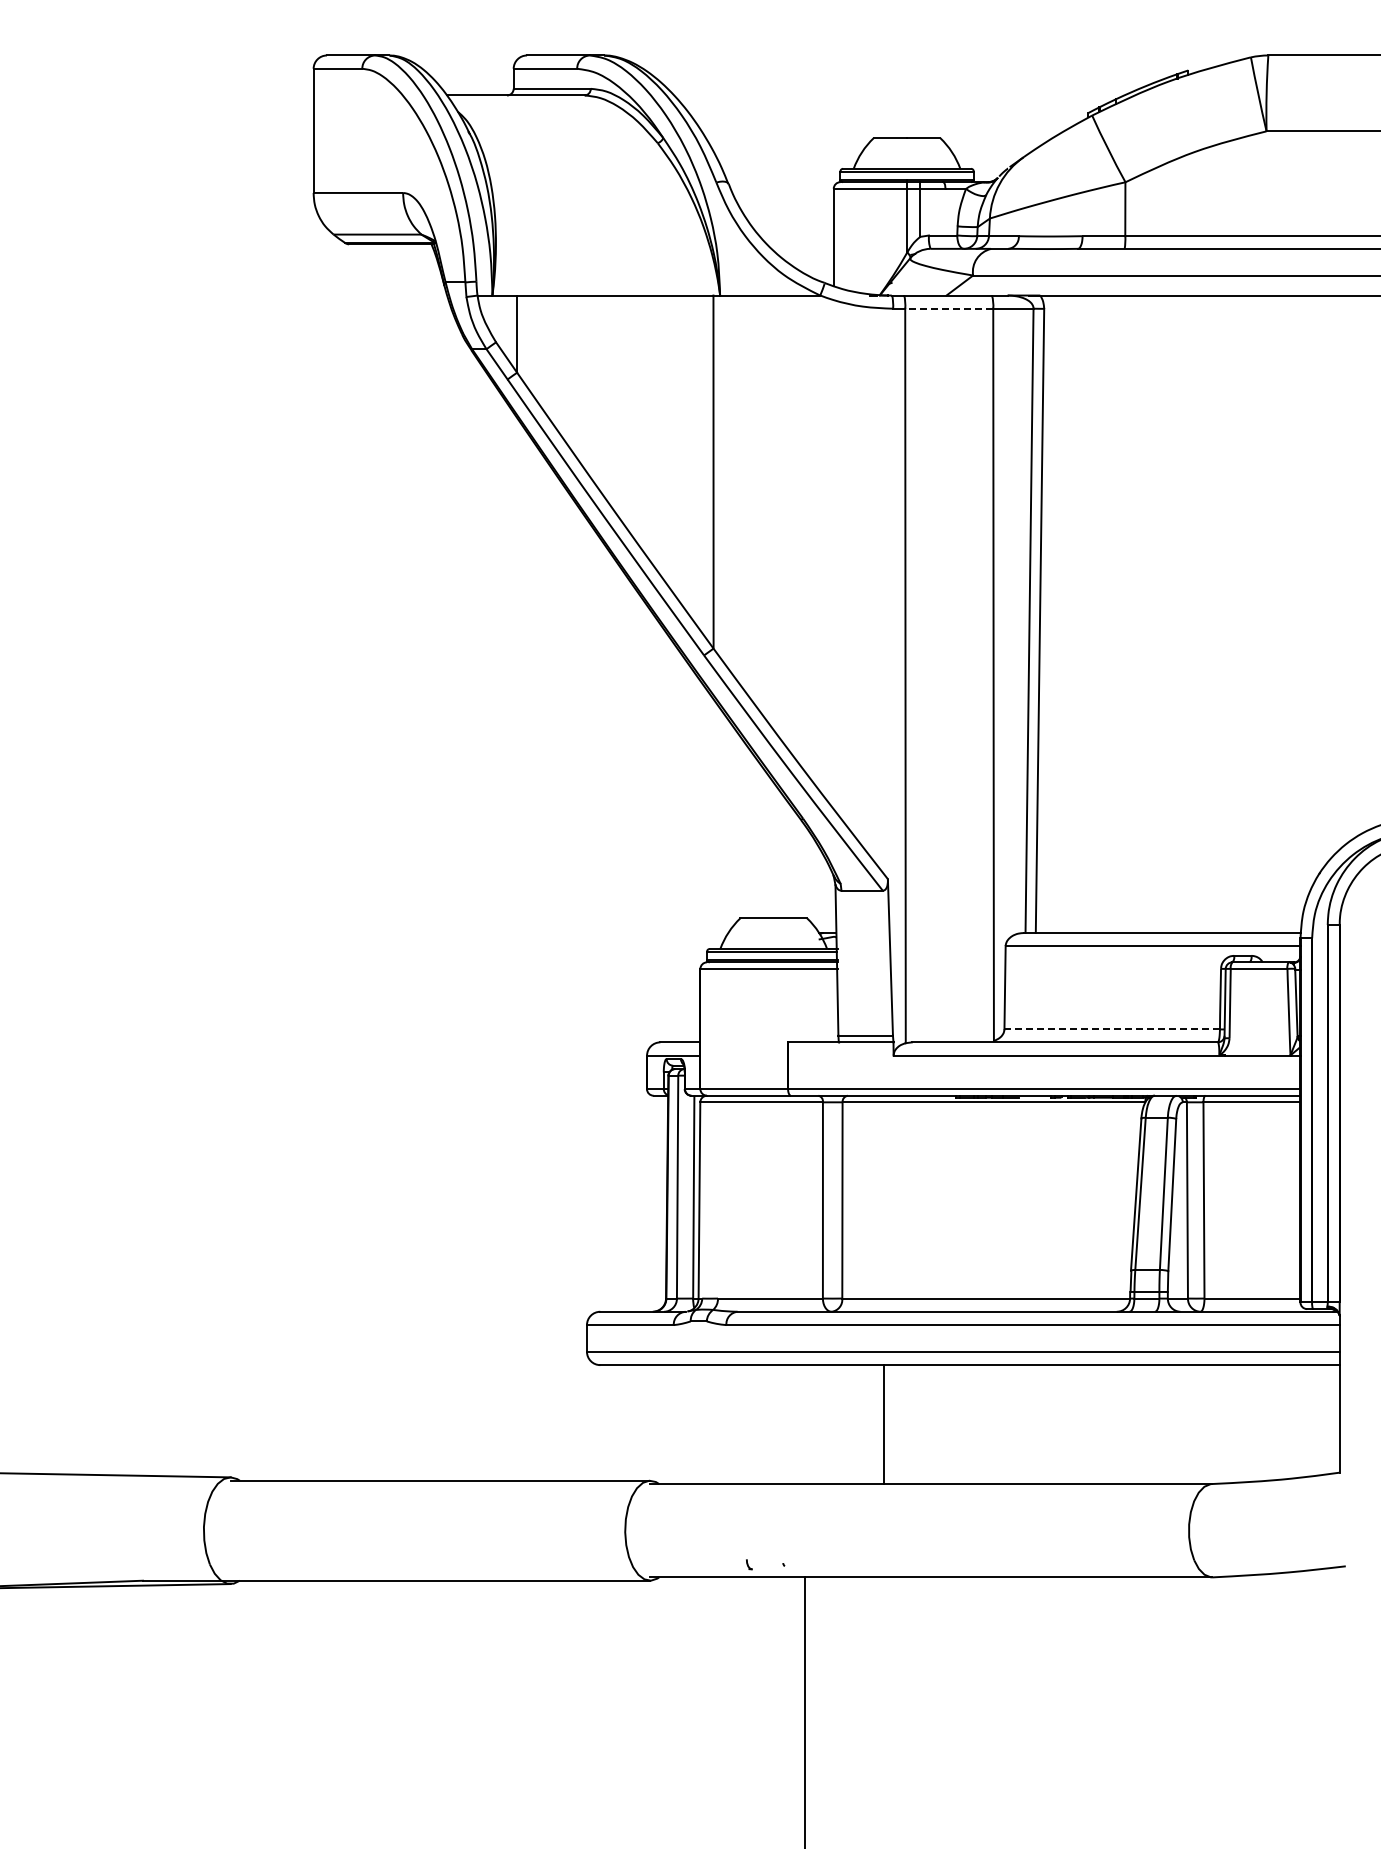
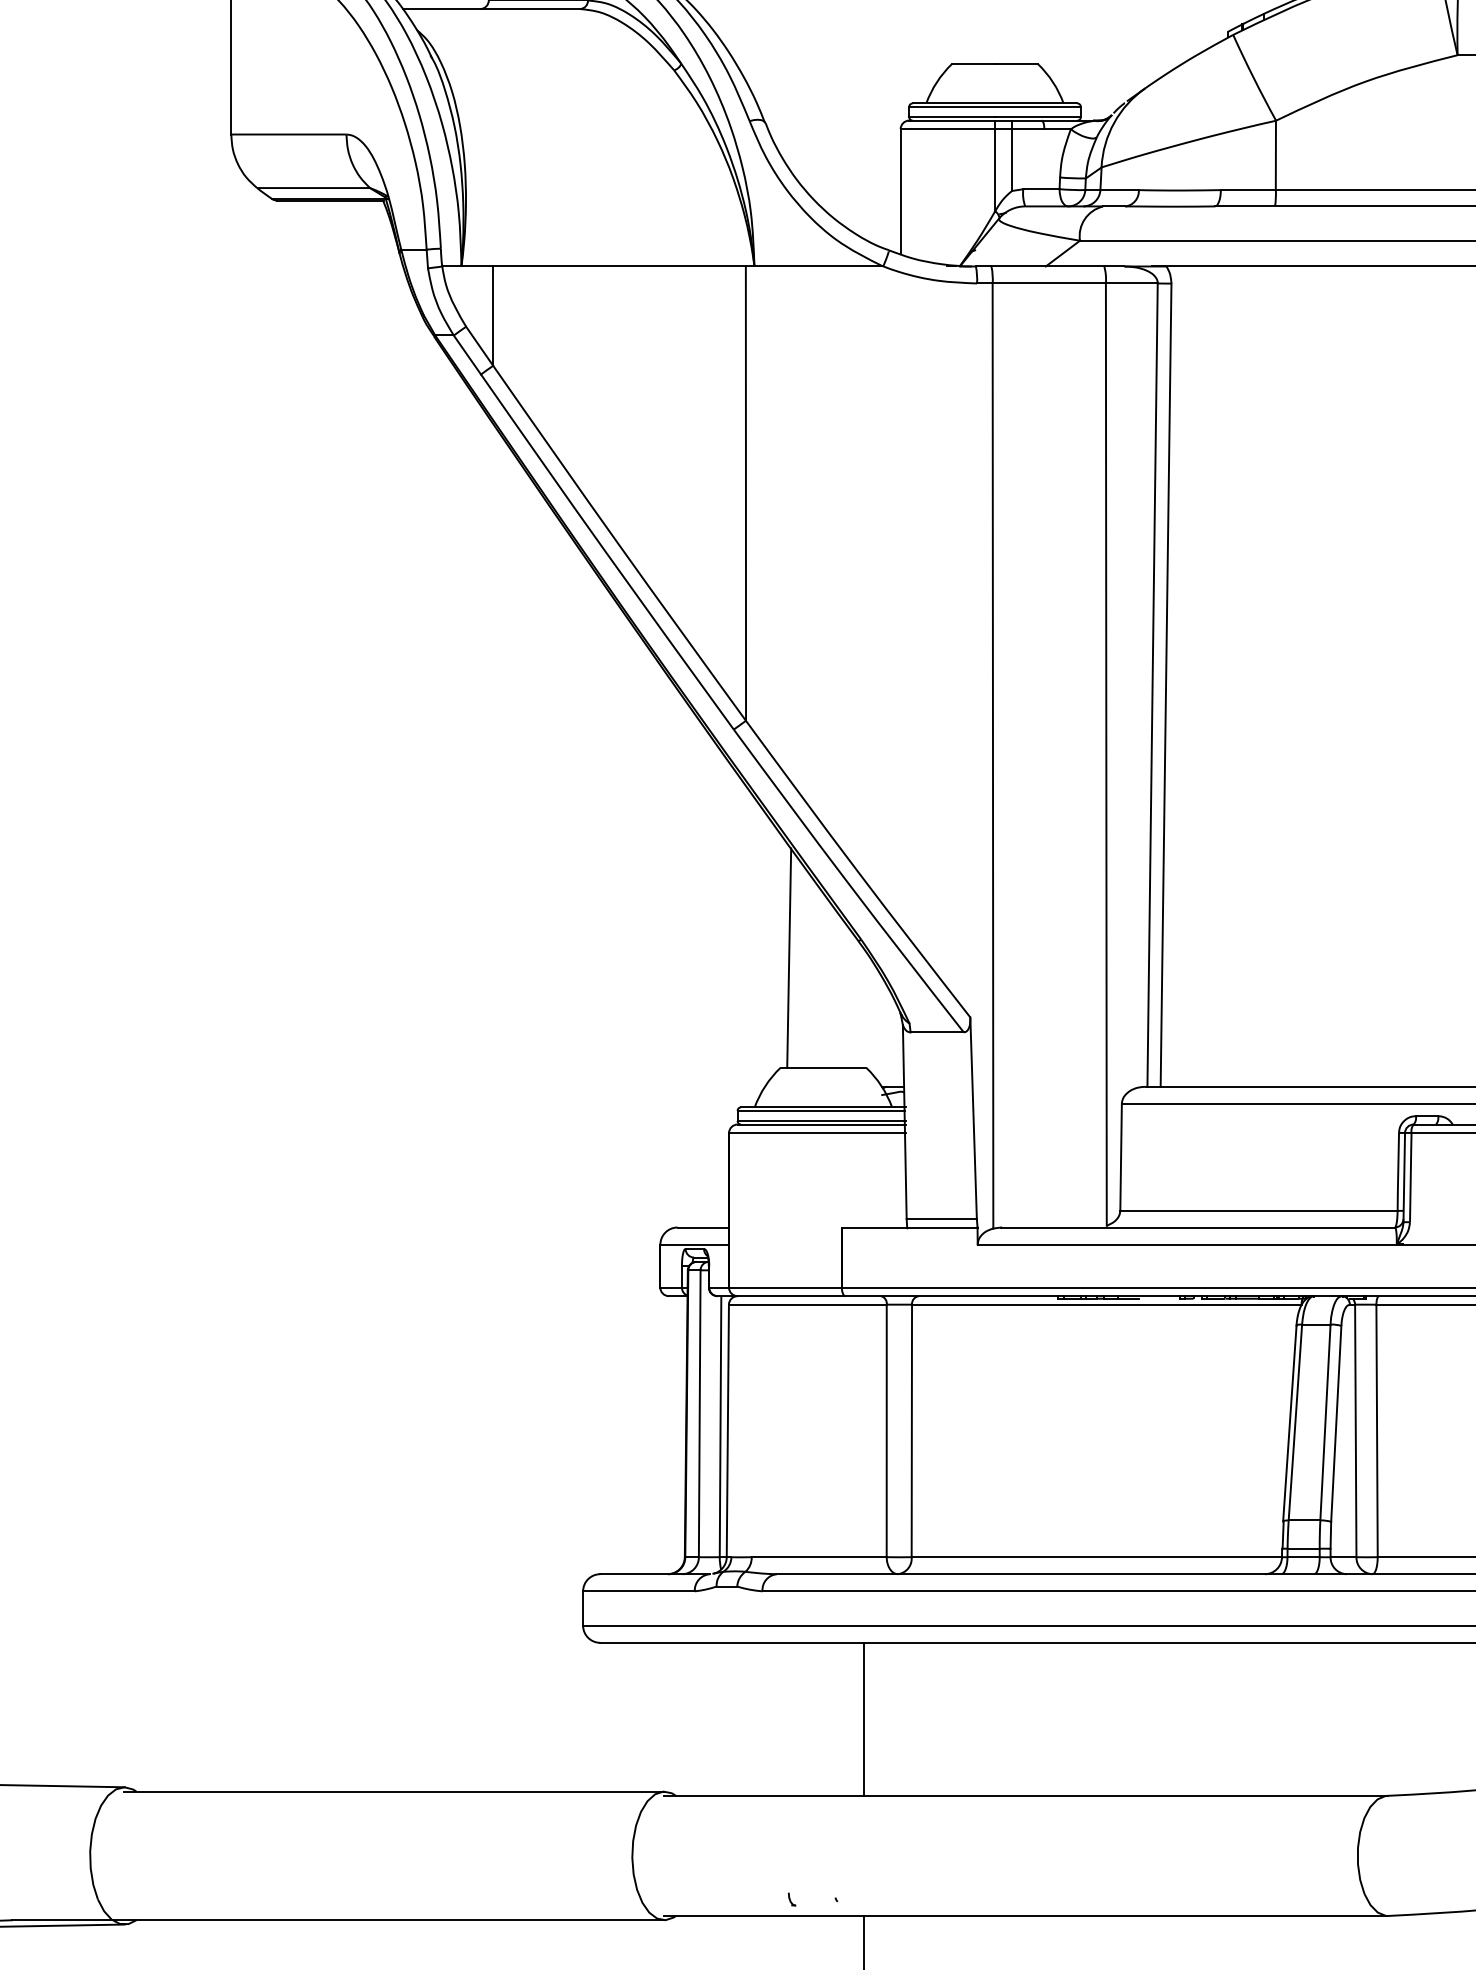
line: (948, 308) -> (1048, 283), dashed -> solid
line: (746, 832) -> (788, 957), added
line: (1112, 1029) -> (1259, 1210), dashed -> solid
line: (884, 1424) -> (864, 1719), moved

